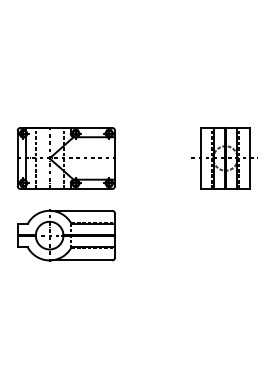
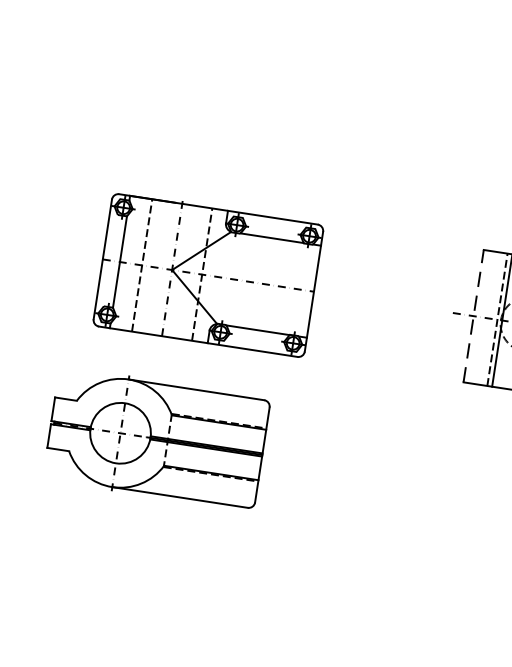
part: (65, 158) -> (206, 275), moved
line: (200, 158) -> (473, 316), solid -> dashed

